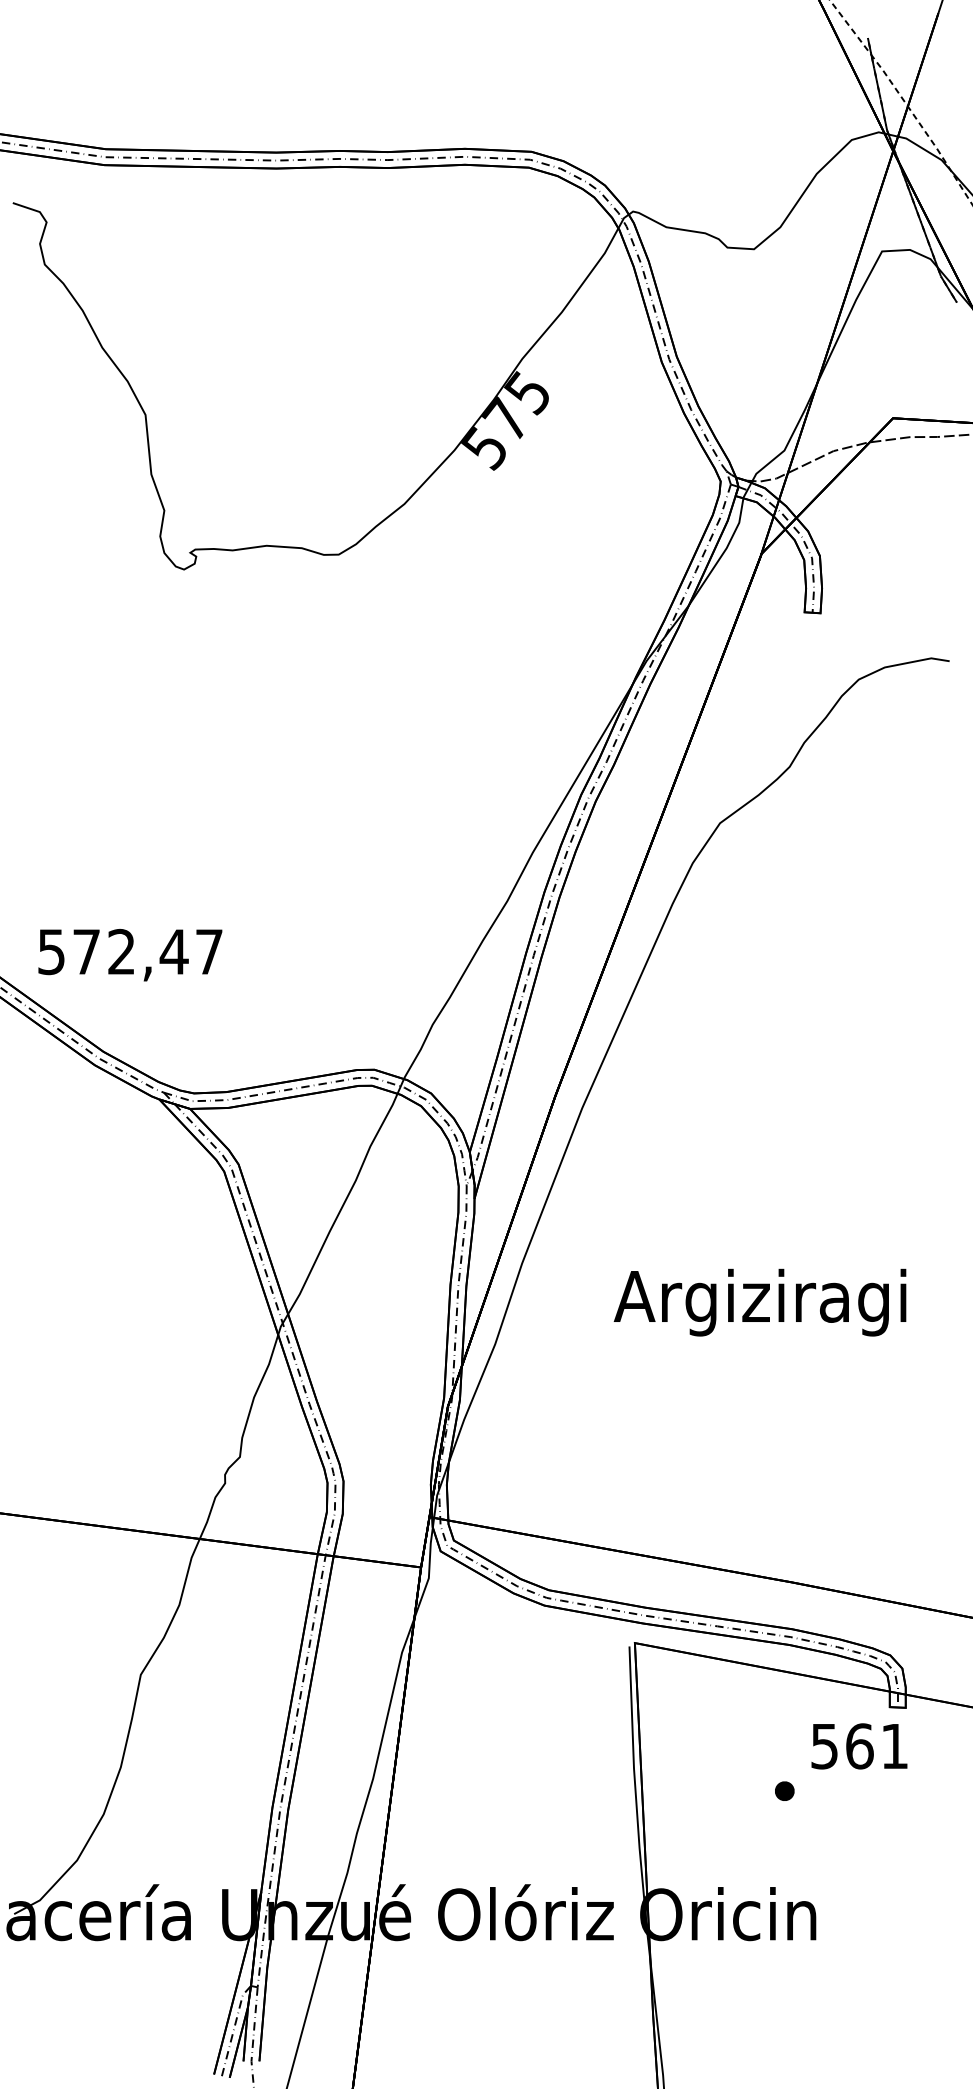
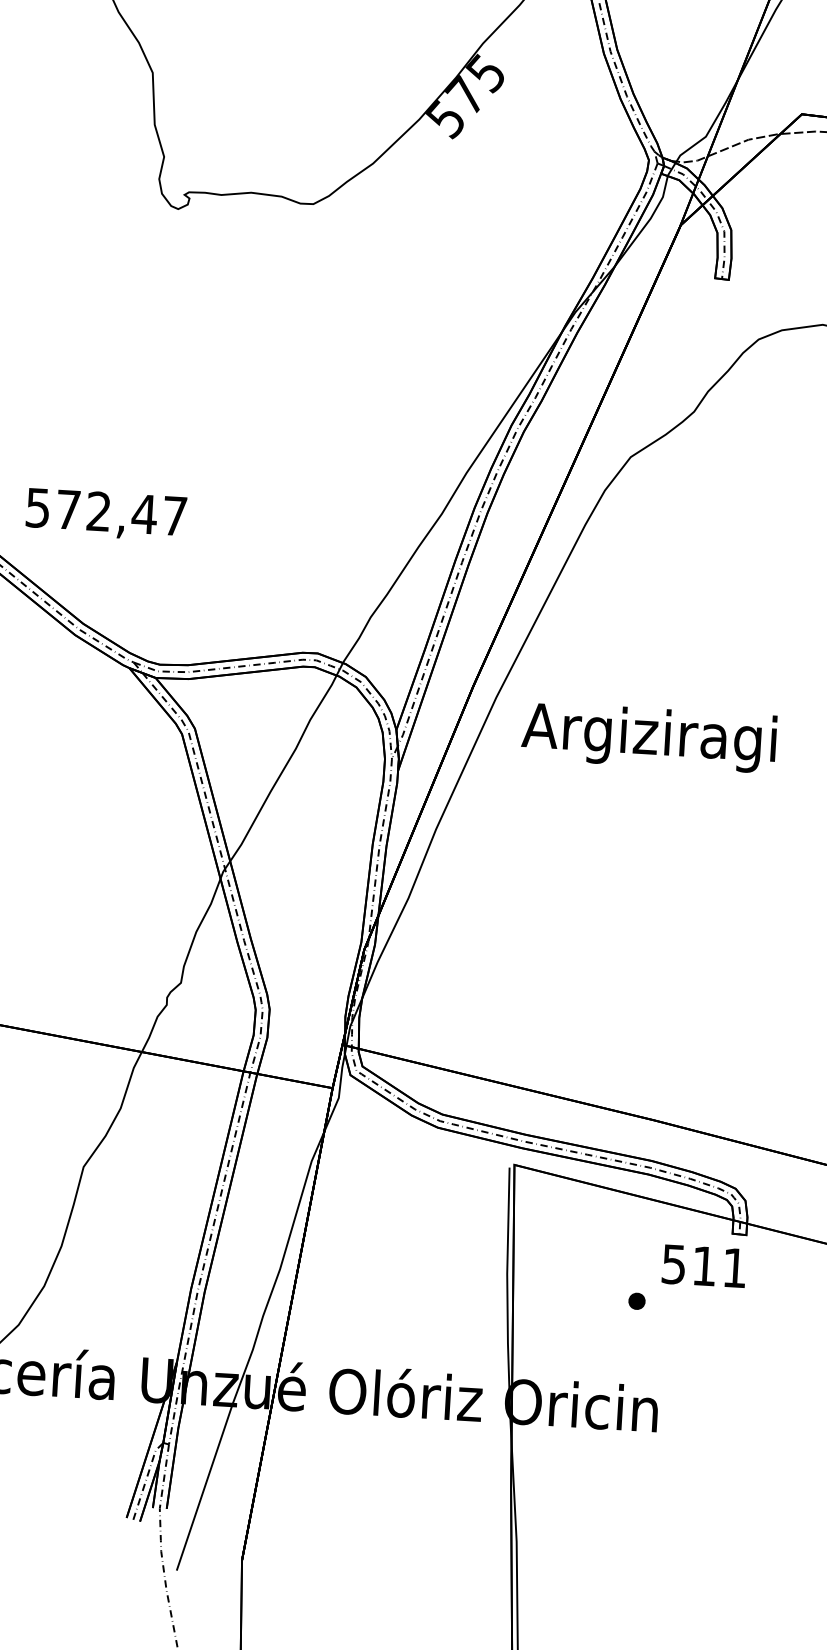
text: (130, 955) -> (106, 515), moved
text: (759, 1302) -> (648, 737), moved
text: (859, 1746) -> (704, 1266), 561 -> 511

